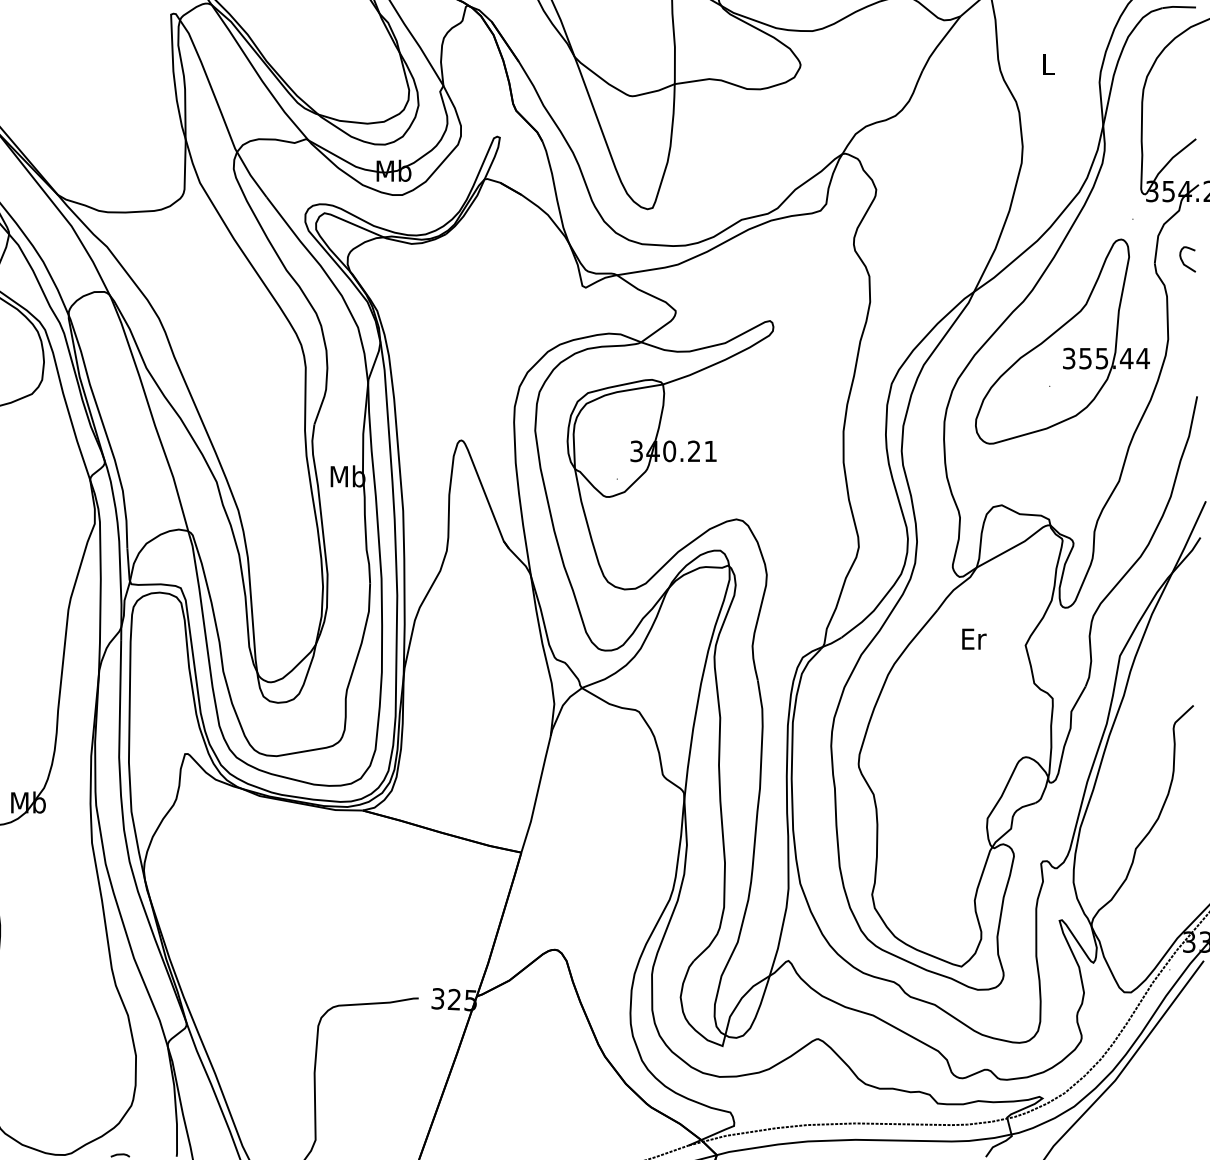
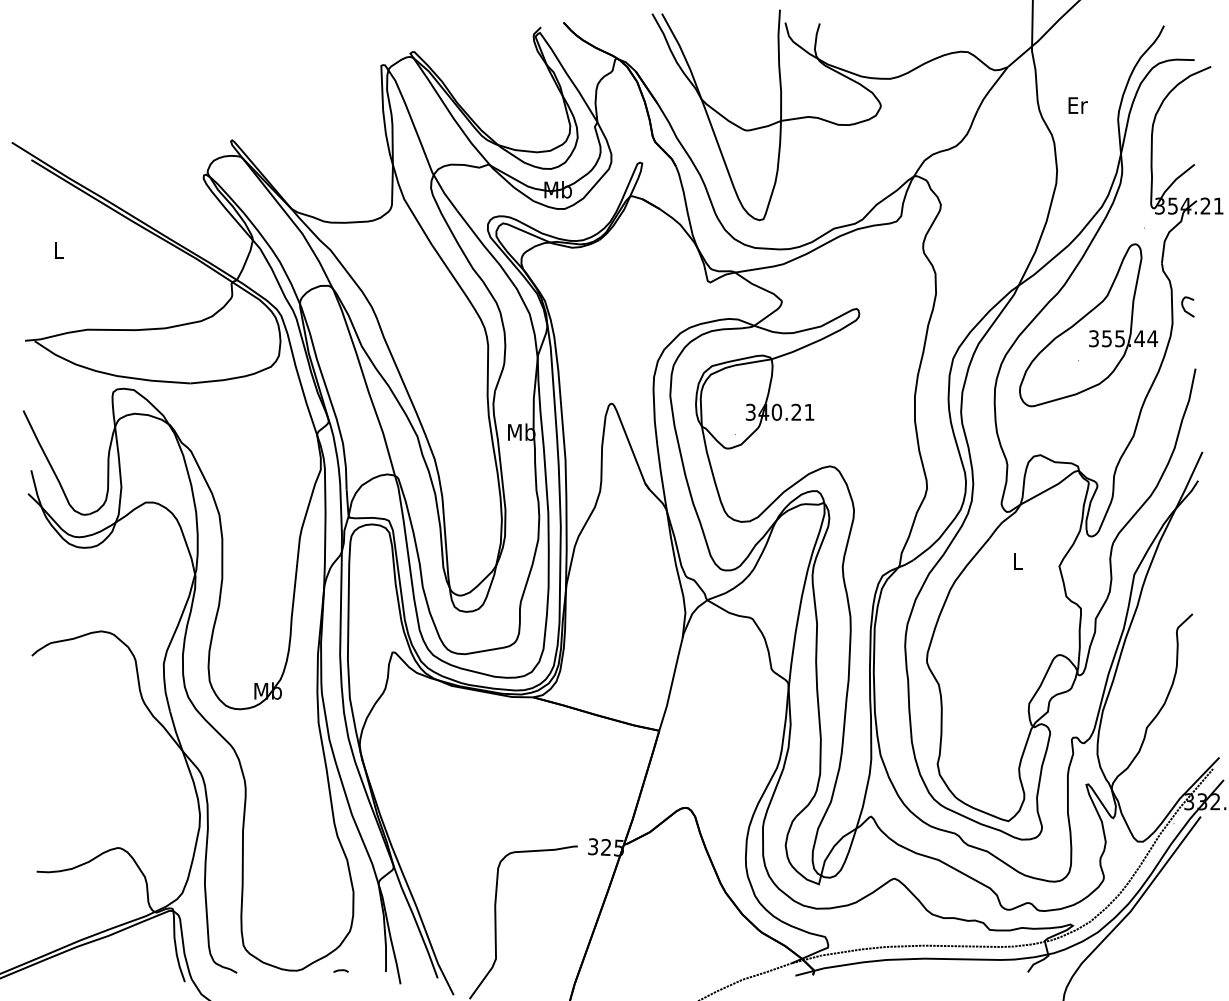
text: (1048, 64) -> (1077, 105), L -> Er
curve: (1183, 259) -> (1184, 307), moved
text: (974, 639) -> (1018, 561), Er -> L

